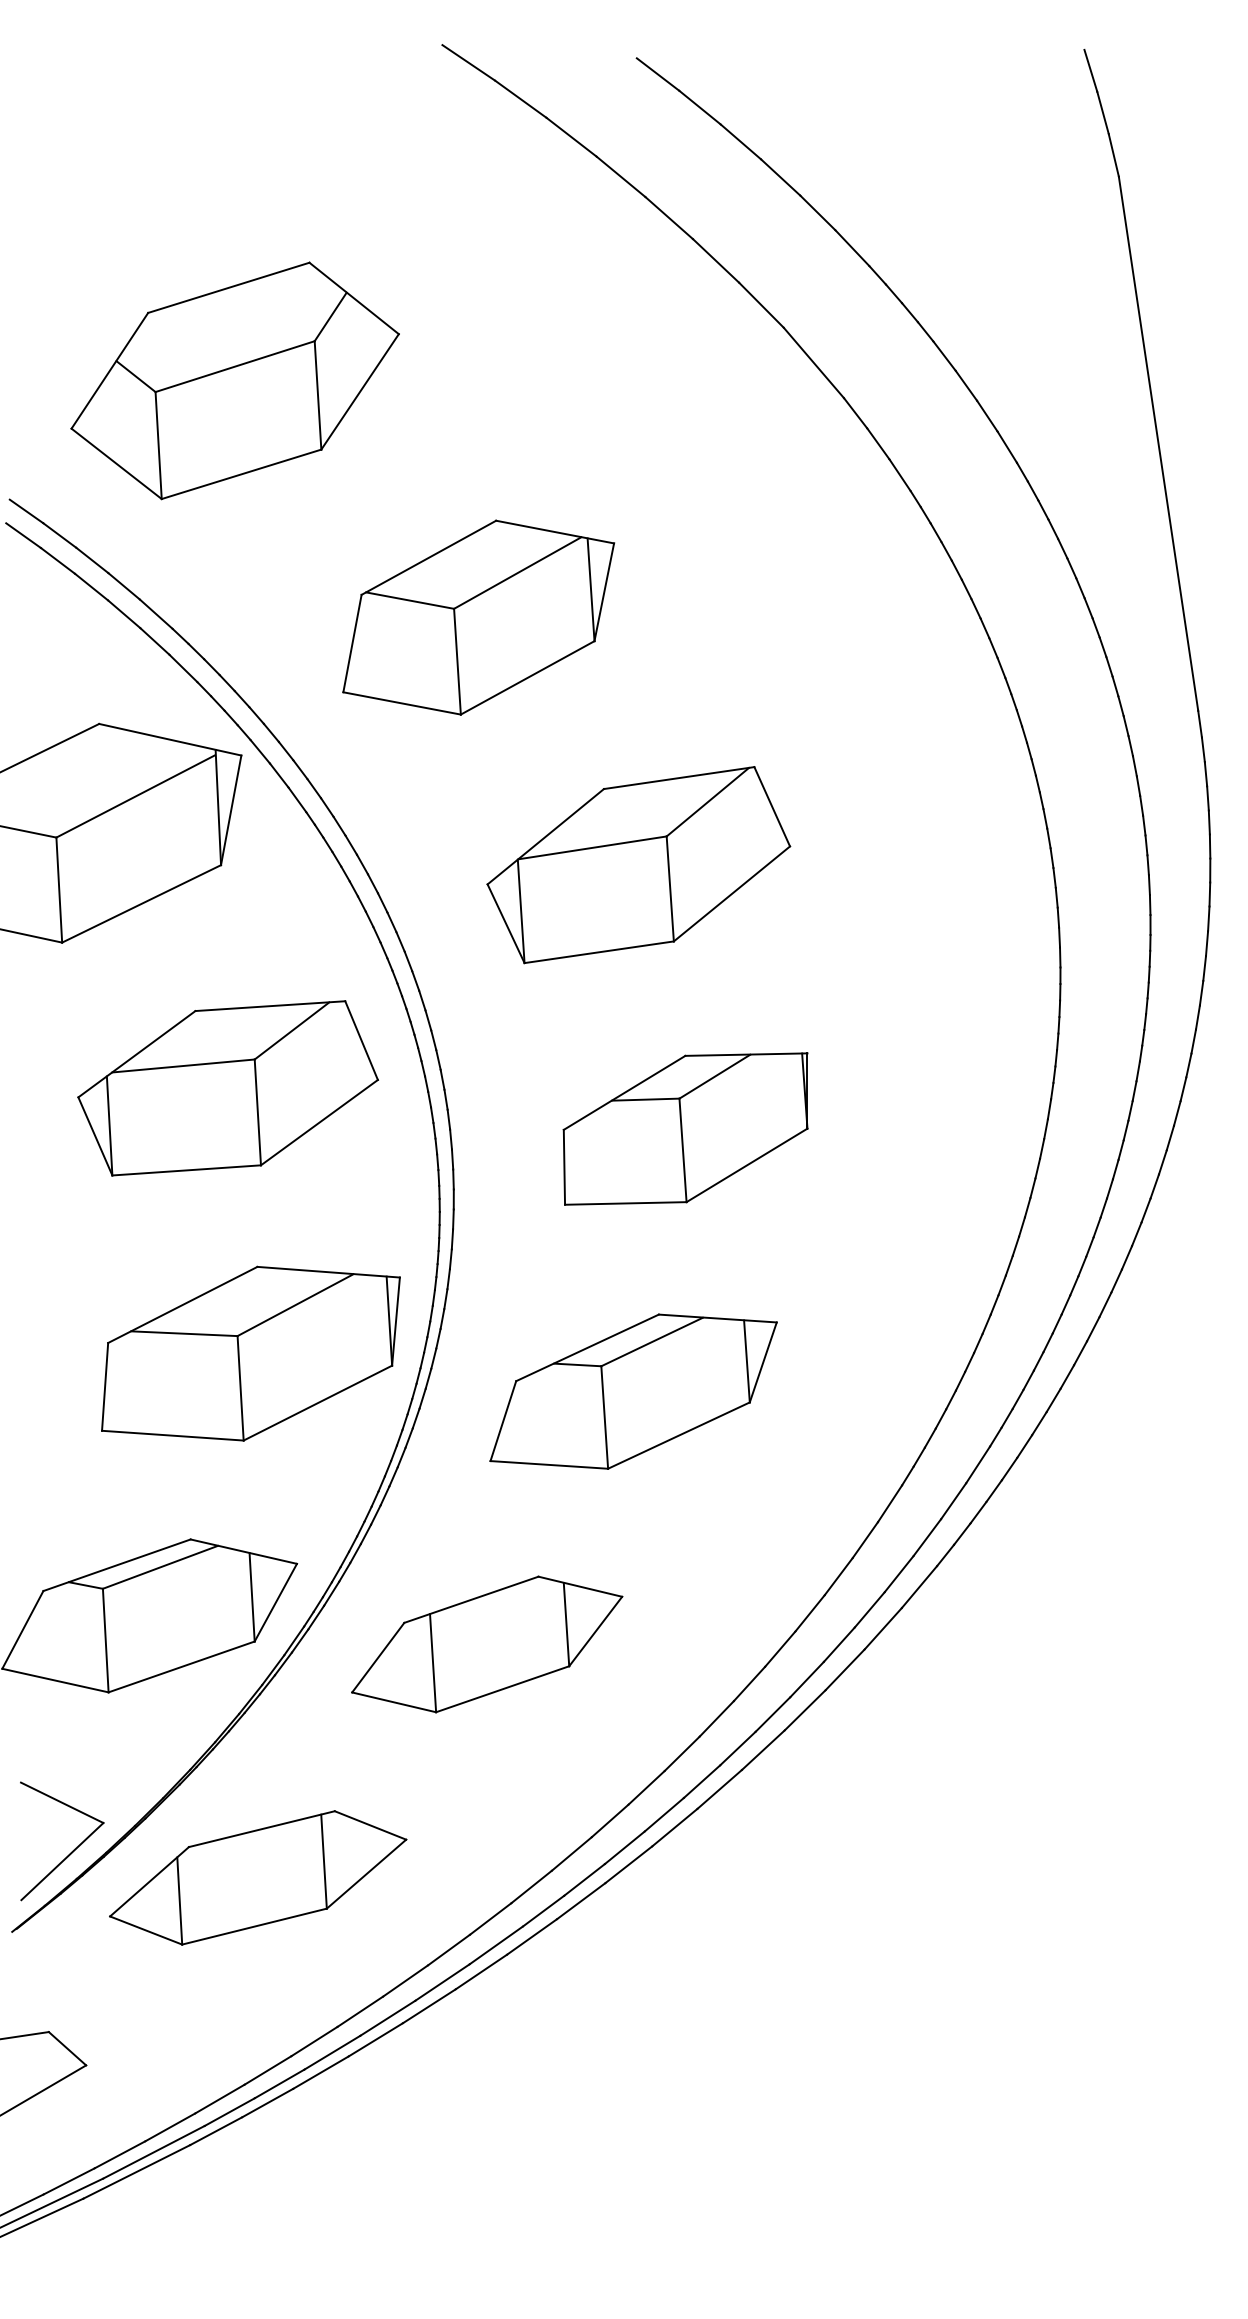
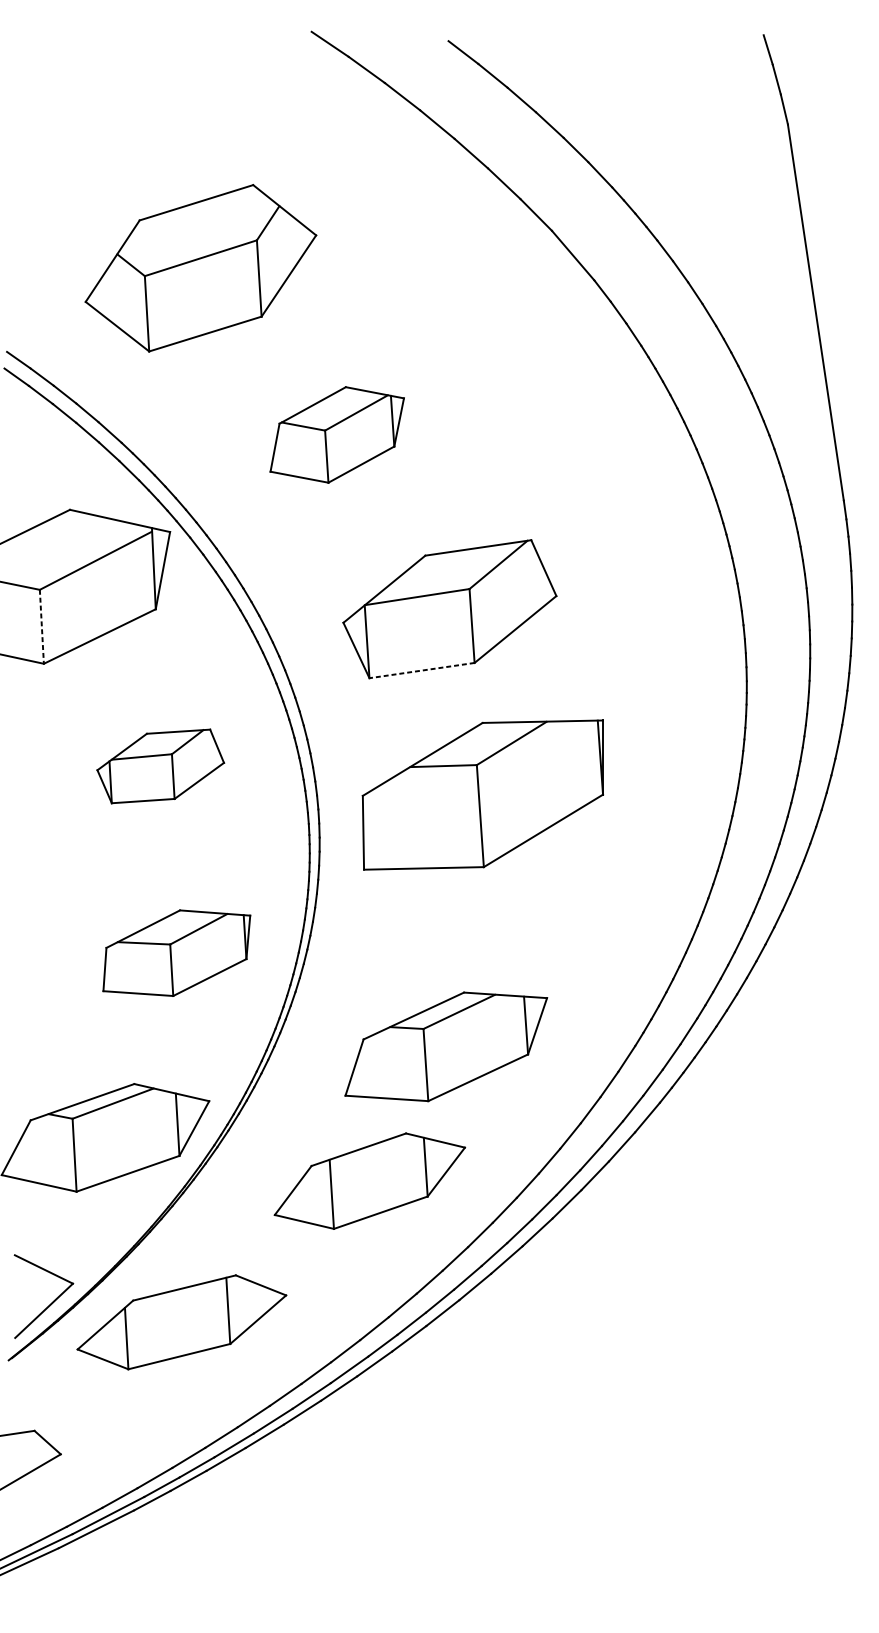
part: (234, 380) -> (200, 268), moved
part: (478, 617) -> (337, 434), size x0.7
line: (59, 890) -> (42, 627), solid -> dashed
line: (598, 952) -> (421, 670), solid -> dashed
part: (227, 1088) -> (160, 766), size x0.6
part: (685, 1128) -> (482, 794), size x1.4
part: (250, 1353) -> (176, 953), size x0.7
part: (633, 1391) -> (446, 1046), moved
part: (487, 1644) -> (370, 1181), moved

